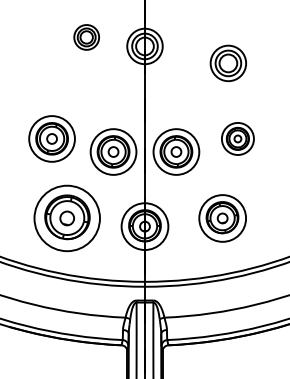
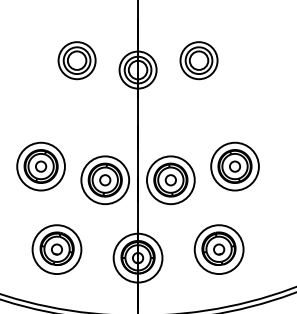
part: (86, 37) -> (77, 60), size x1.43
part: (227, 63) -> (198, 60), moved
part: (237, 138) -> (234, 166), size x1.43
part: (67, 218) -> (57, 249), size x0.71

